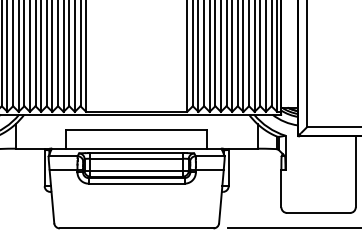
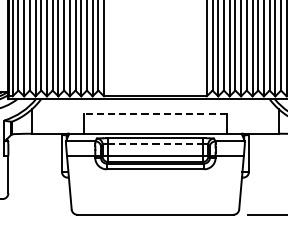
line: (136, 129) -> (155, 114), solid -> dashed
line: (136, 158) -> (155, 143), solid -> dashed

